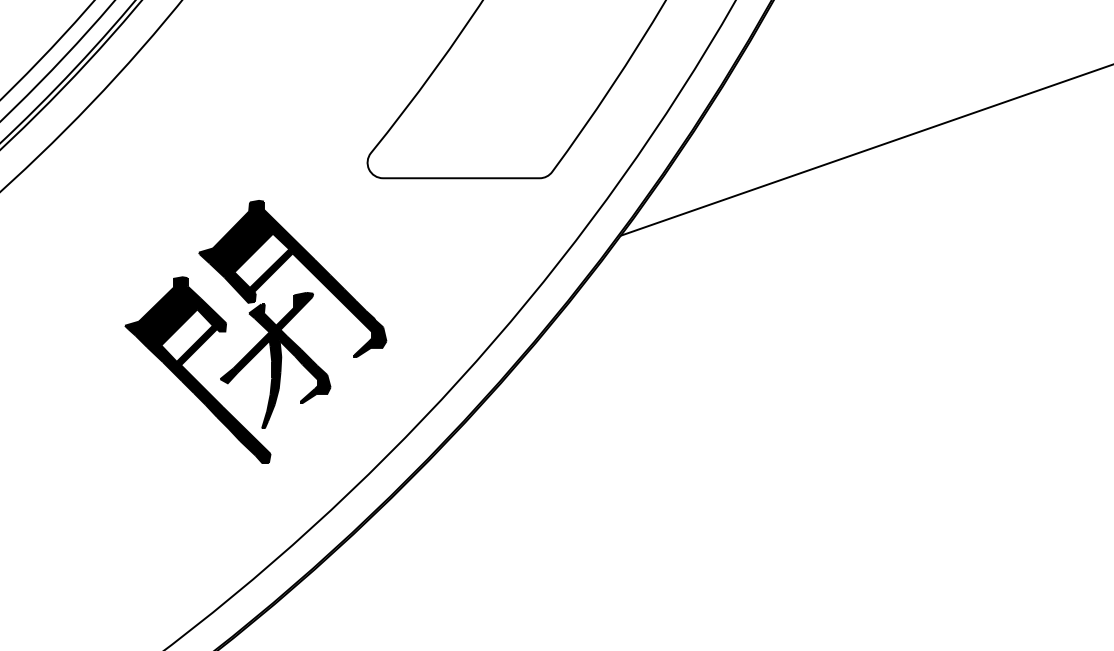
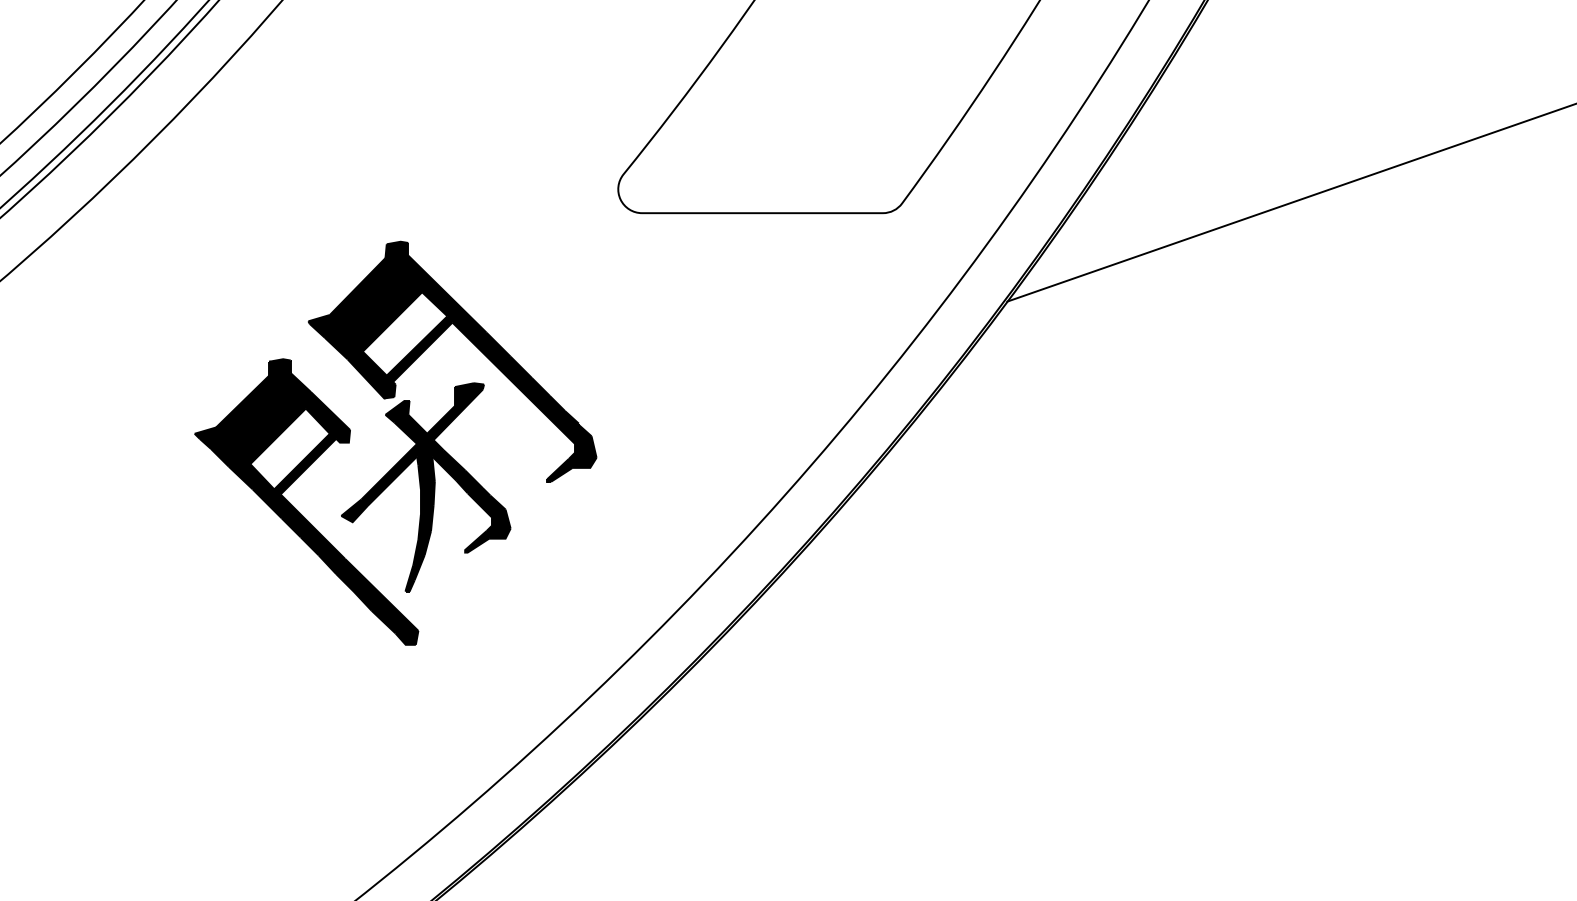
part: (261, 325) -> (404, 433), moved

